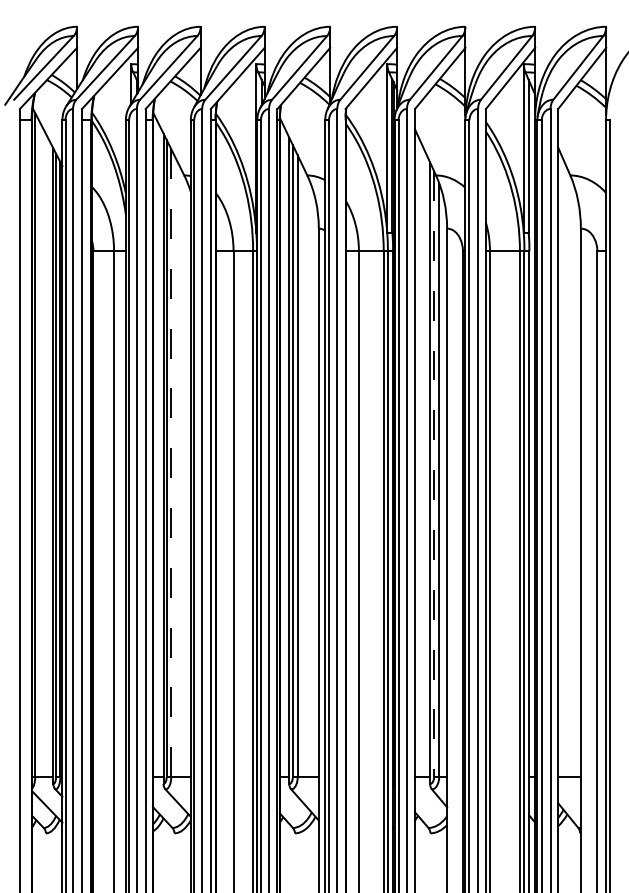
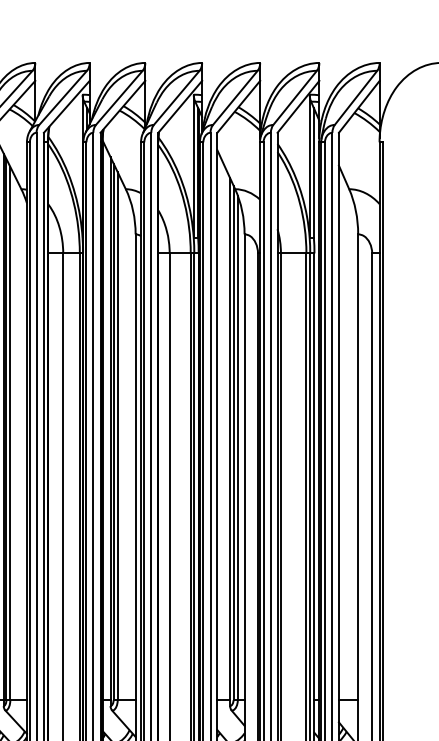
line: (171, 463) -> (10, 433), dashed -> solid
line: (434, 474) -> (233, 443), dashed -> solid

